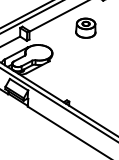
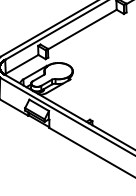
part: (85, 28) -> (106, 43), removed

